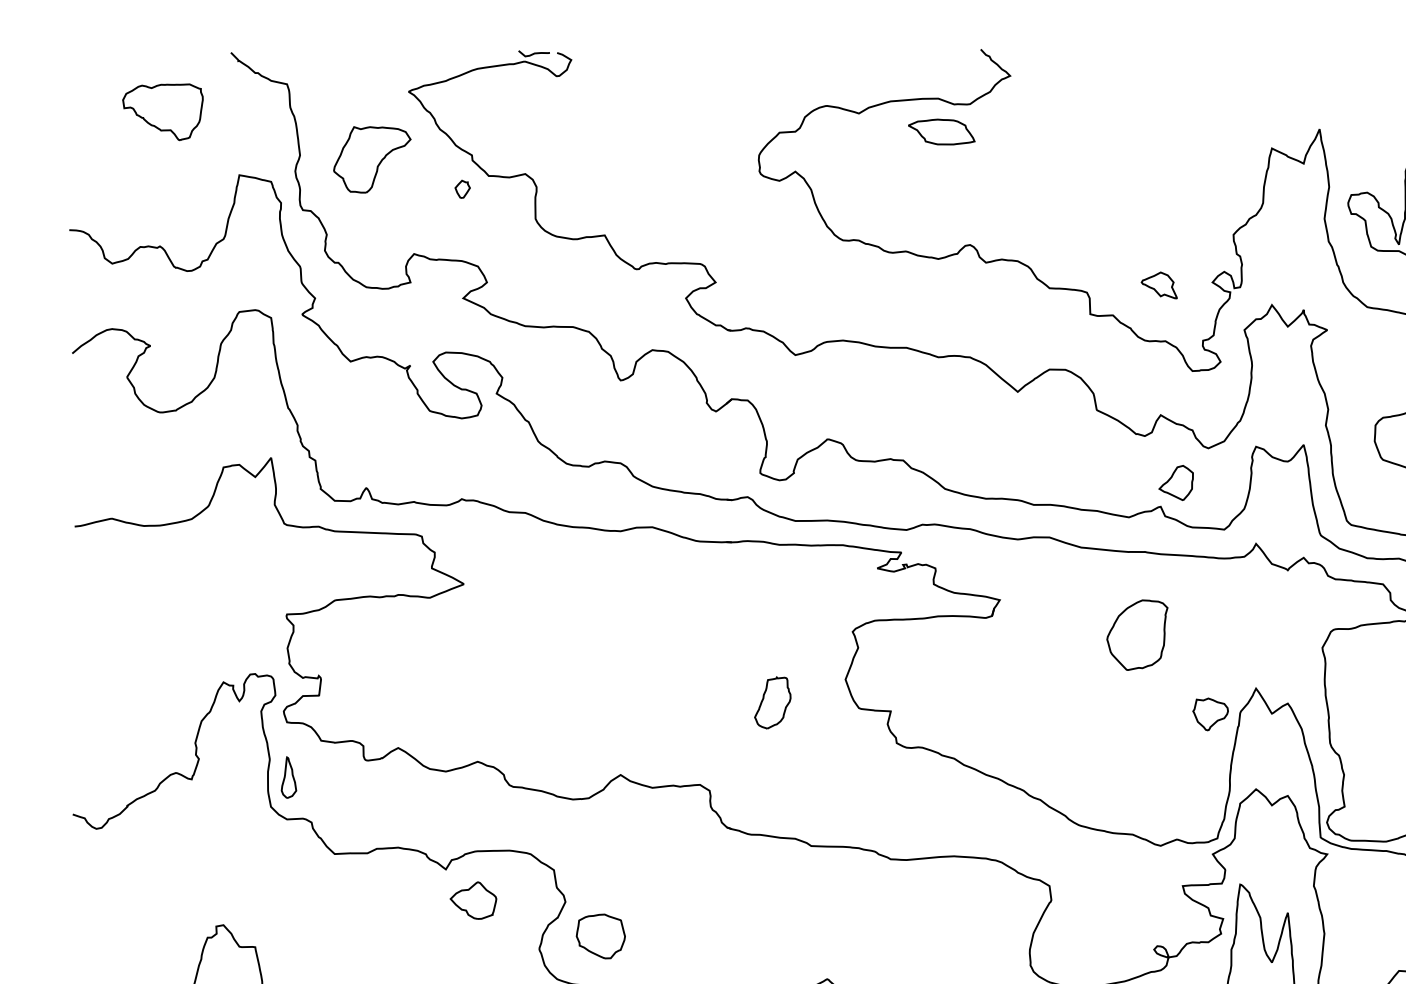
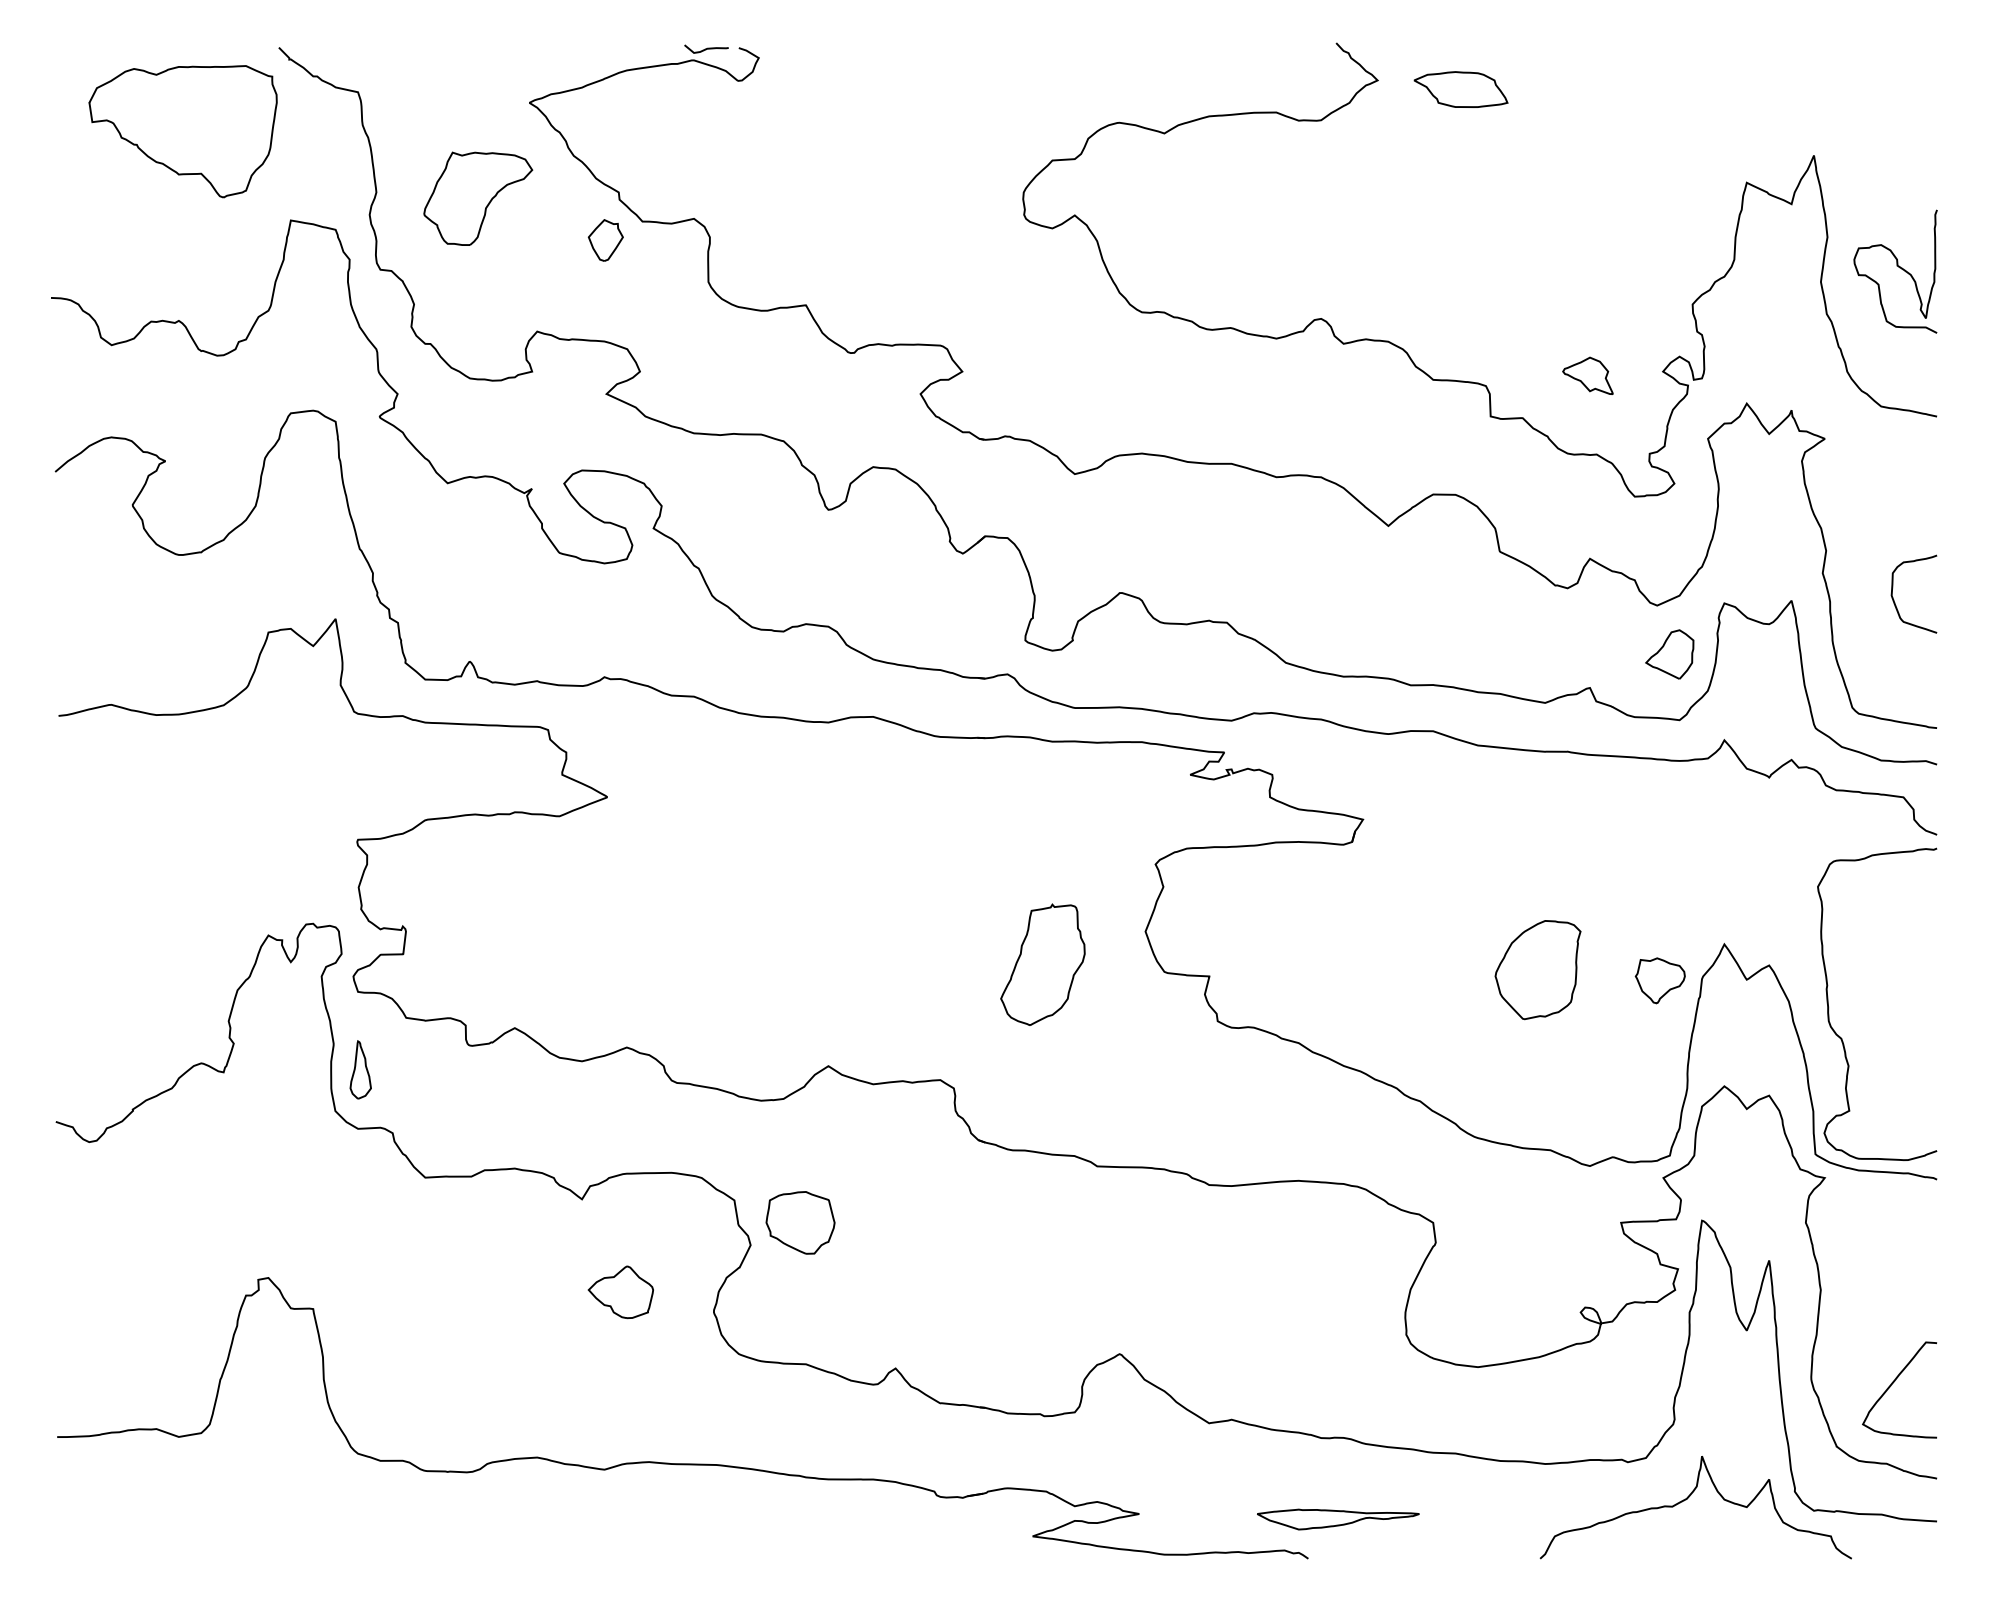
part: (162, 112) -> (182, 131), size x1.67
part: (941, 131) -> (1460, 89), moved
part: (462, 189) -> (605, 240), size x1.67
part: (1176, 483) -> (1669, 654), moved
part: (1137, 635) -> (1537, 970), moved
part: (772, 702) -> (1042, 964), size x1.67
part: (473, 900) -> (620, 1292), moved
part: (600, 936) -> (800, 1222), moved

